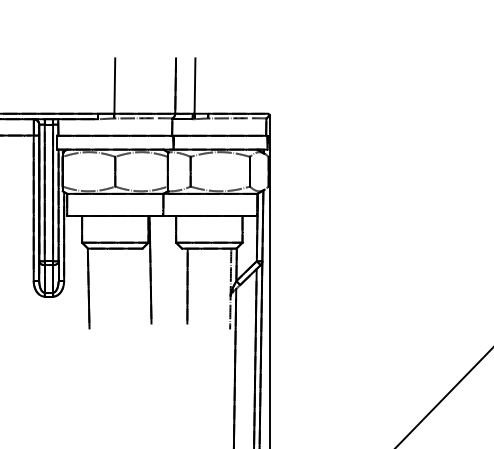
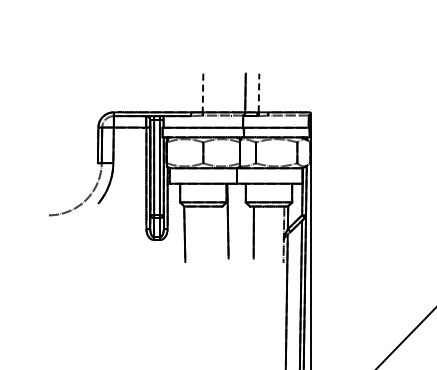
line: (195, 85) -> (259, 92), solid -> dashed
line: (115, 86) -> (203, 93), solid -> dashed

